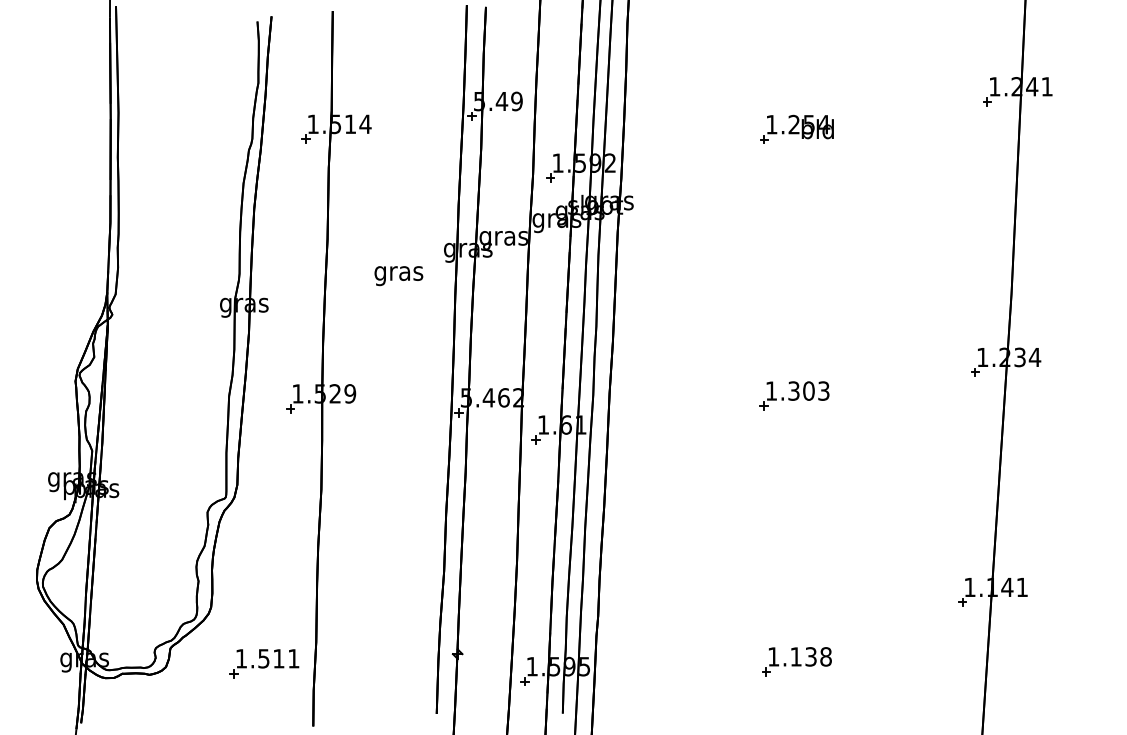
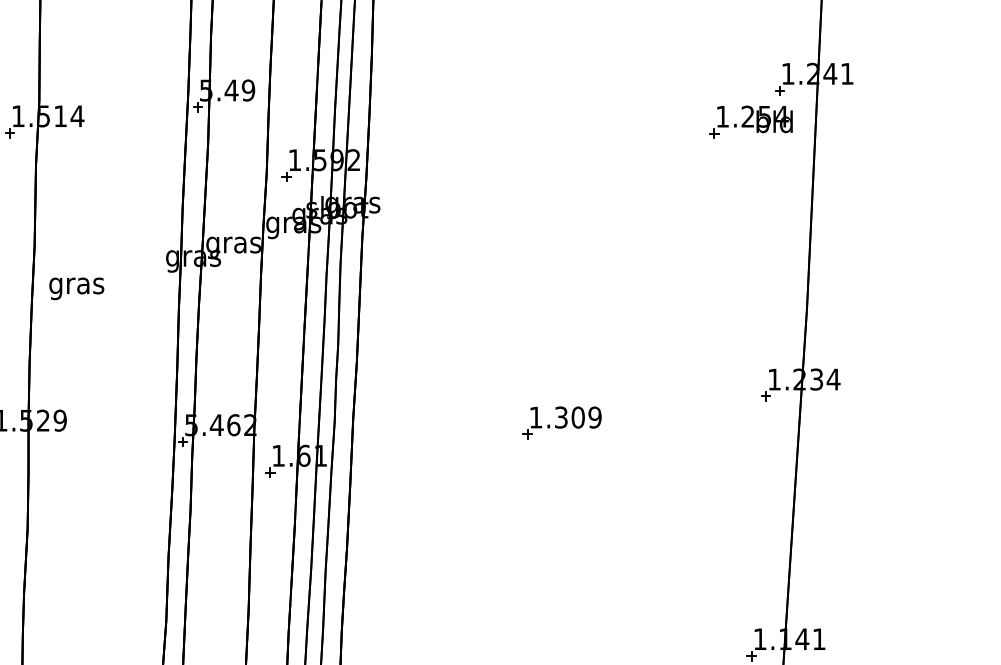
part: (796, 128) -> (750, 121), moved
text: (398, 276) -> (76, 289), moved
text: (823, 390) -> (594, 416), 1.303 -> 1.309

